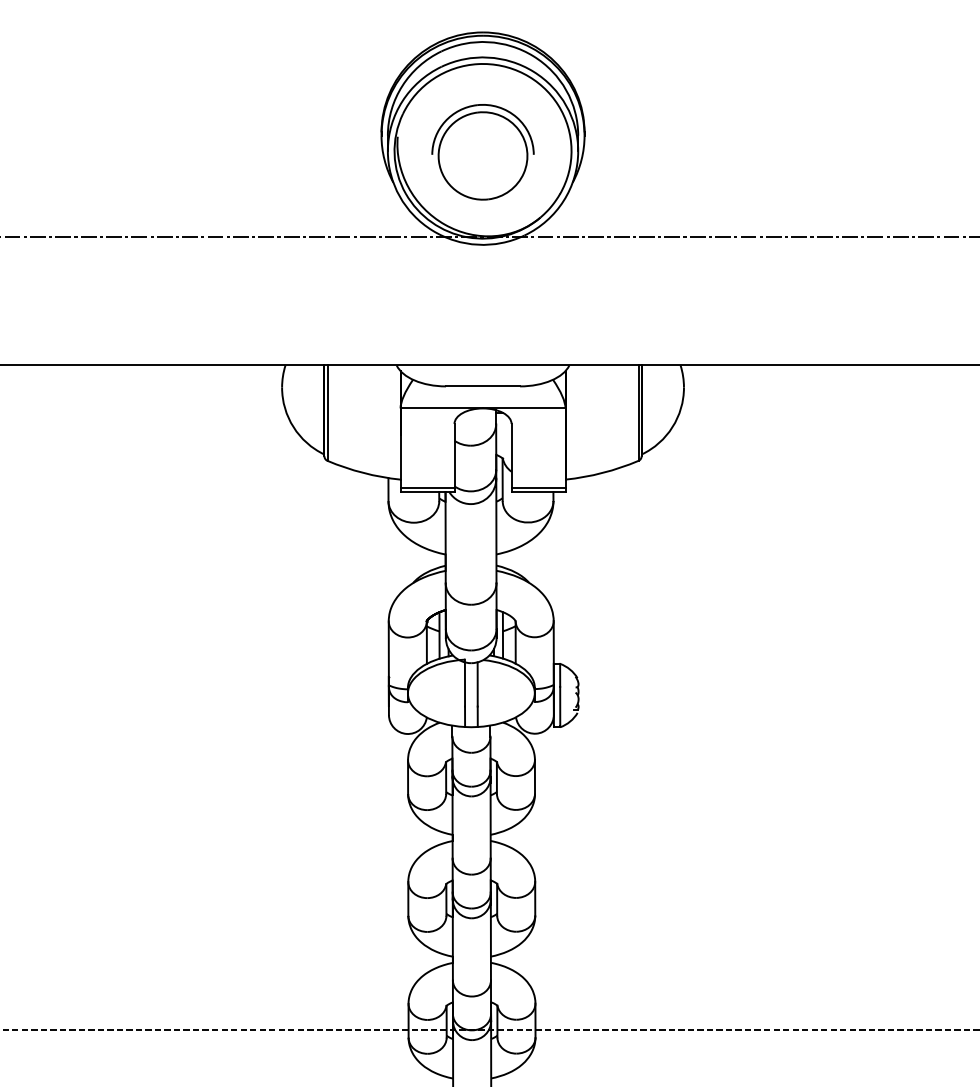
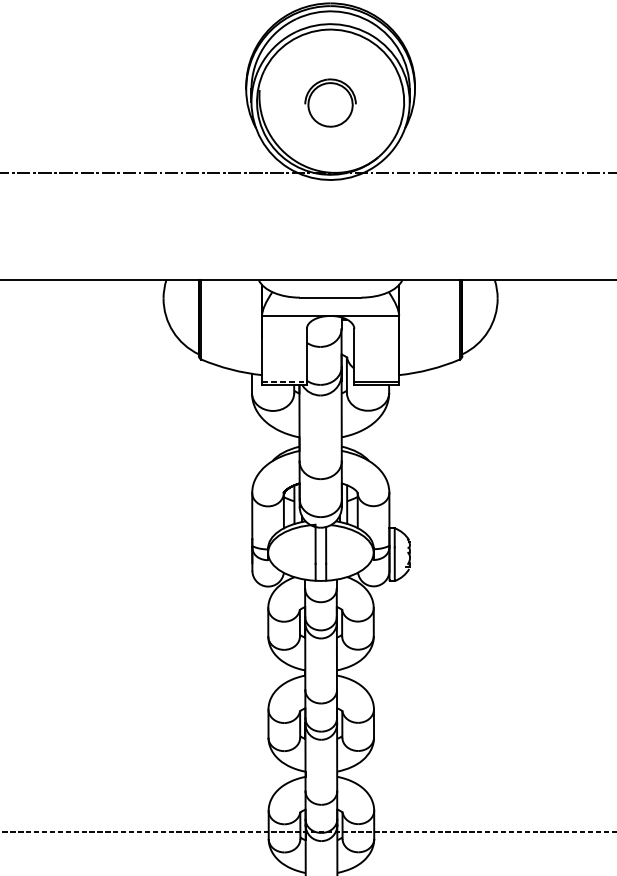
part: (482, 152) -> (330, 103), size x0.6
line: (427, 487) -> (284, 381), solid -> dashed

